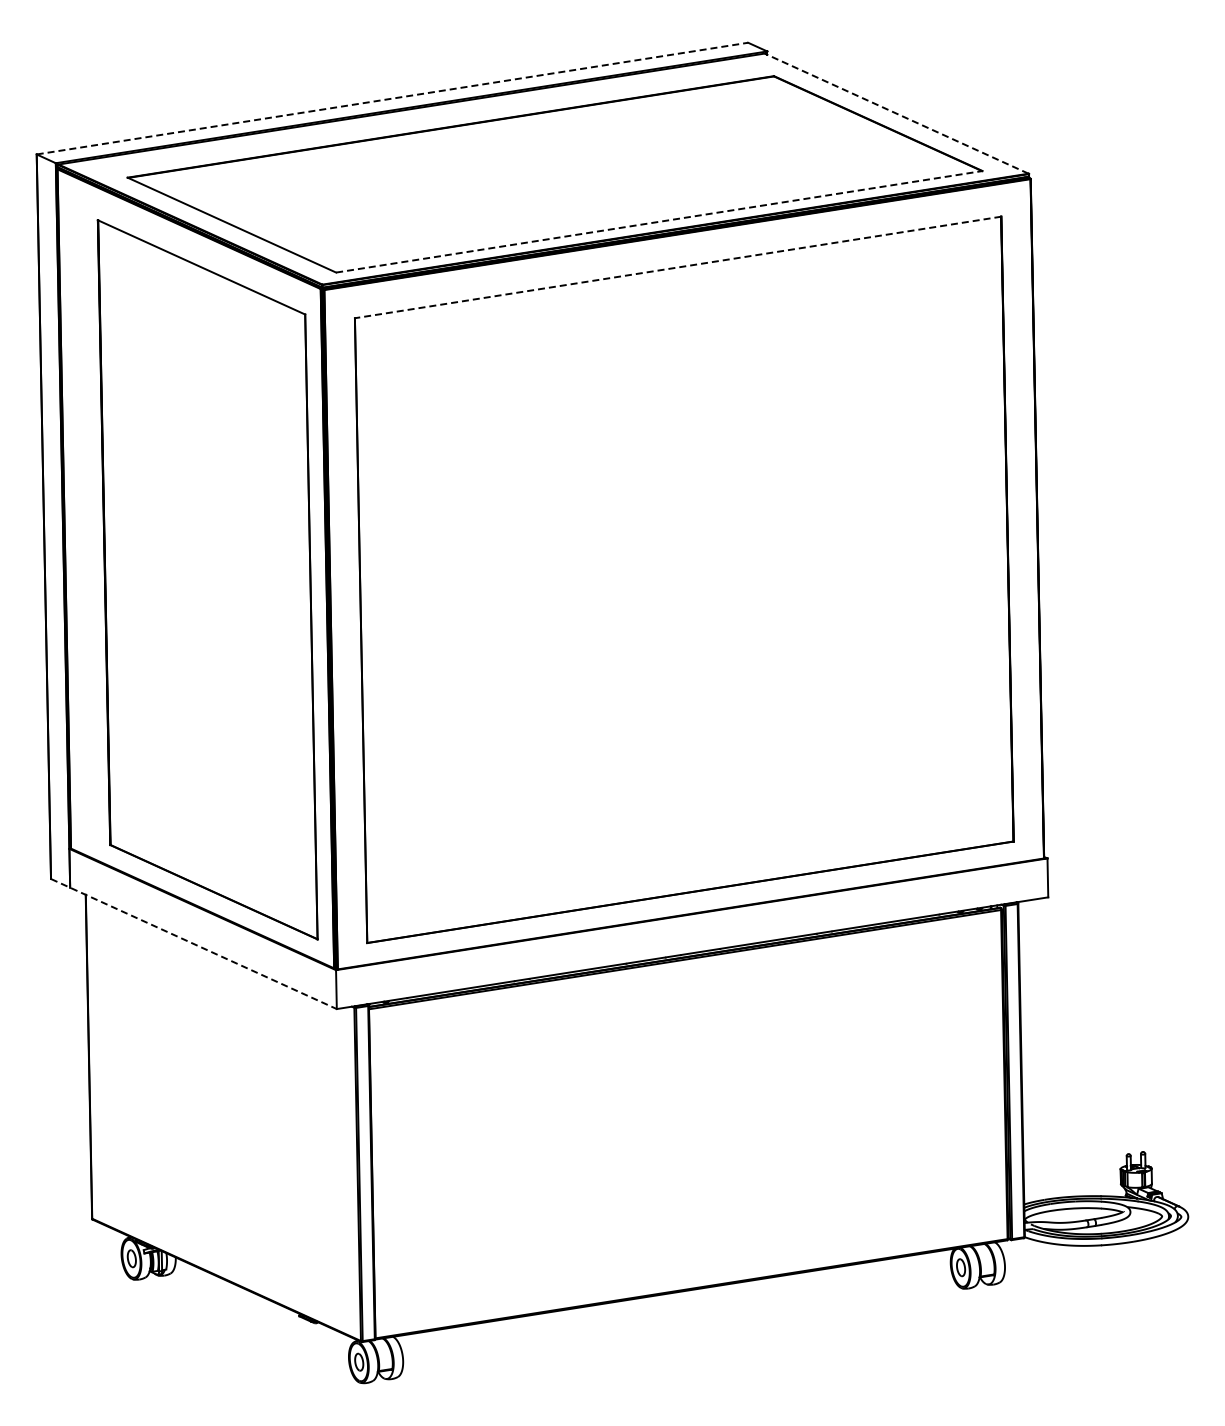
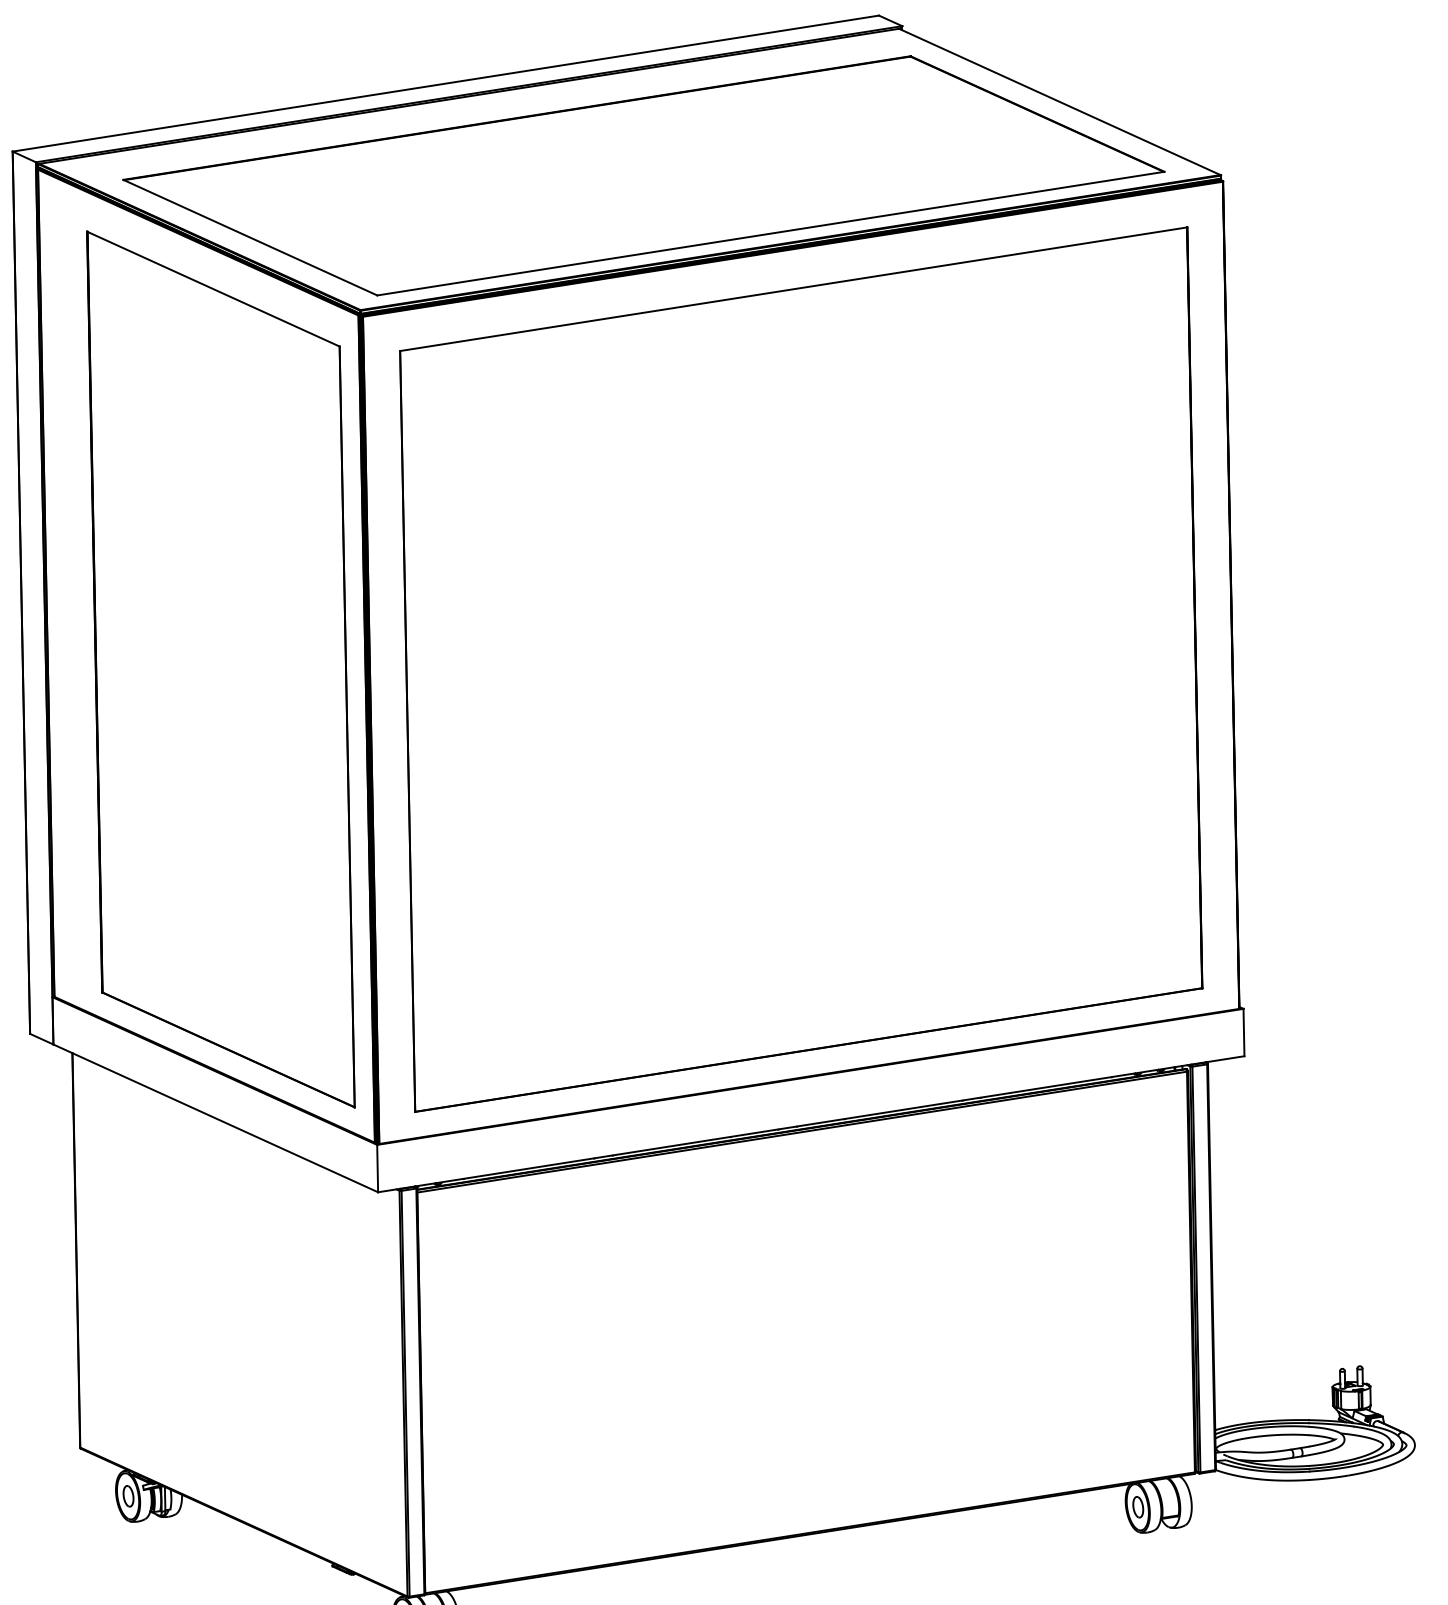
line: (392, 98) -> (445, 83), dashed -> solid
line: (896, 113) -> (1059, 101), dashed -> solid
line: (659, 221) -> (771, 233), dashed -> solid
line: (677, 267) -> (792, 289), dashed -> solid
line: (193, 944) -> (203, 1113), dashed -> solid

